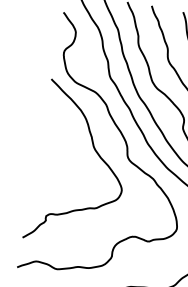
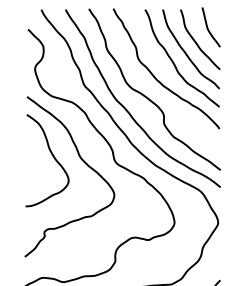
curve: (67, 144) -> (53, 158), added

